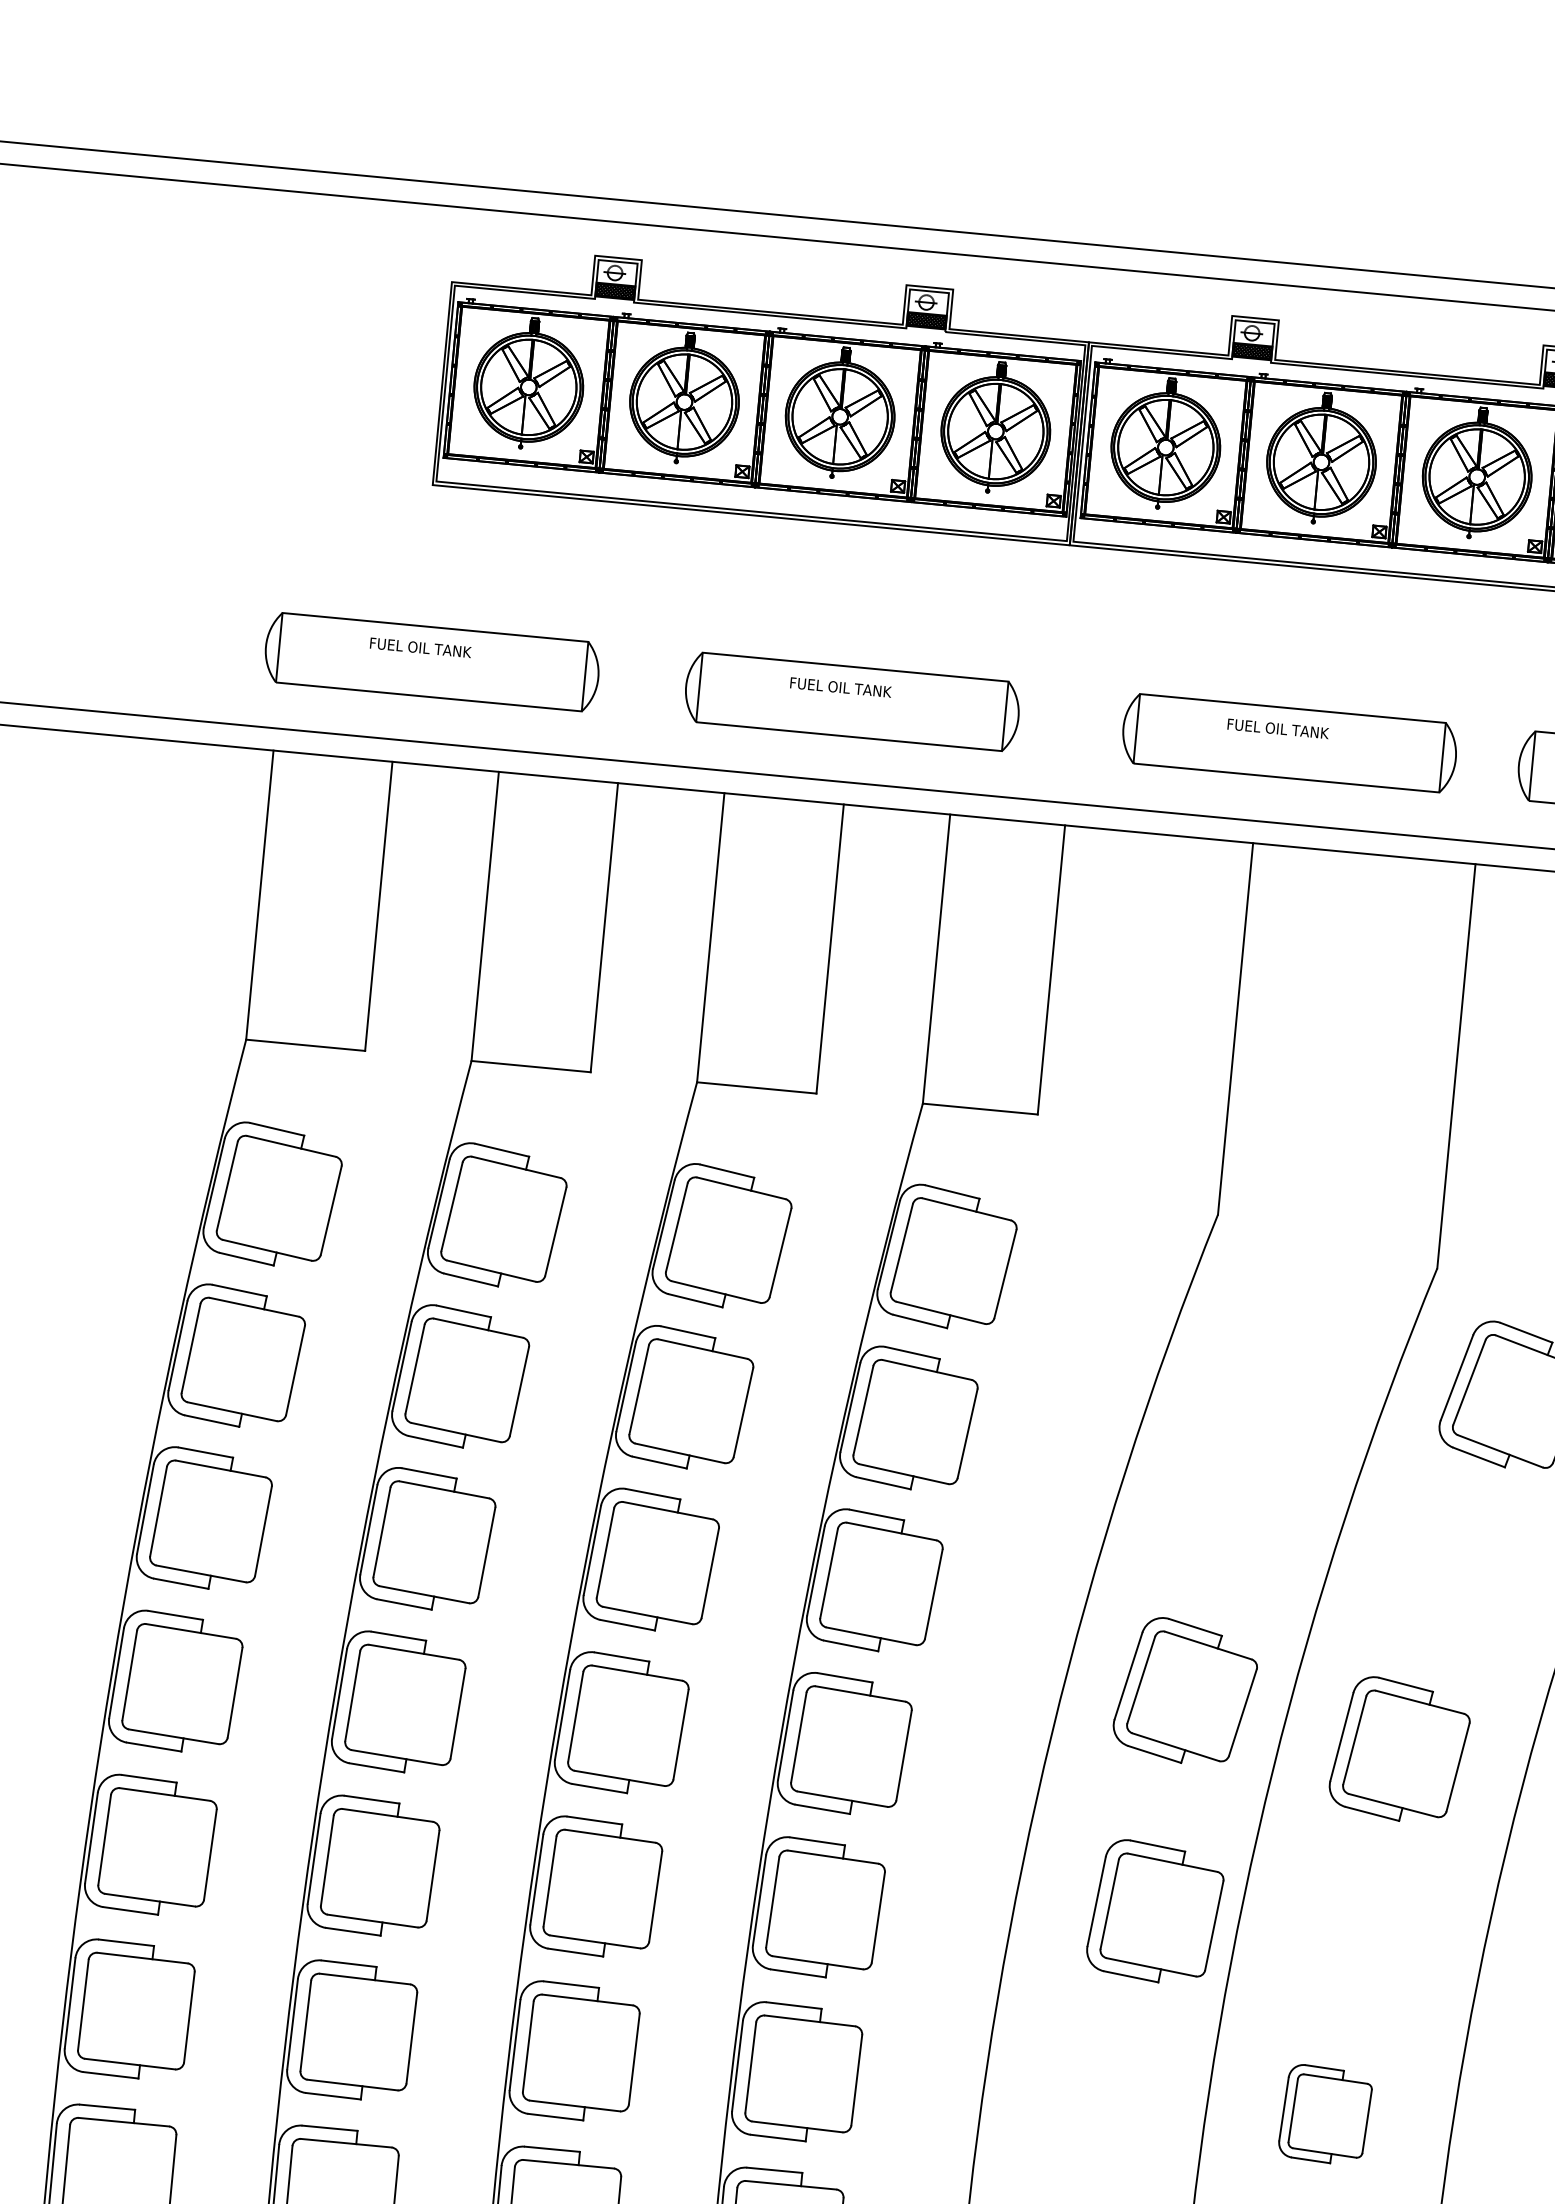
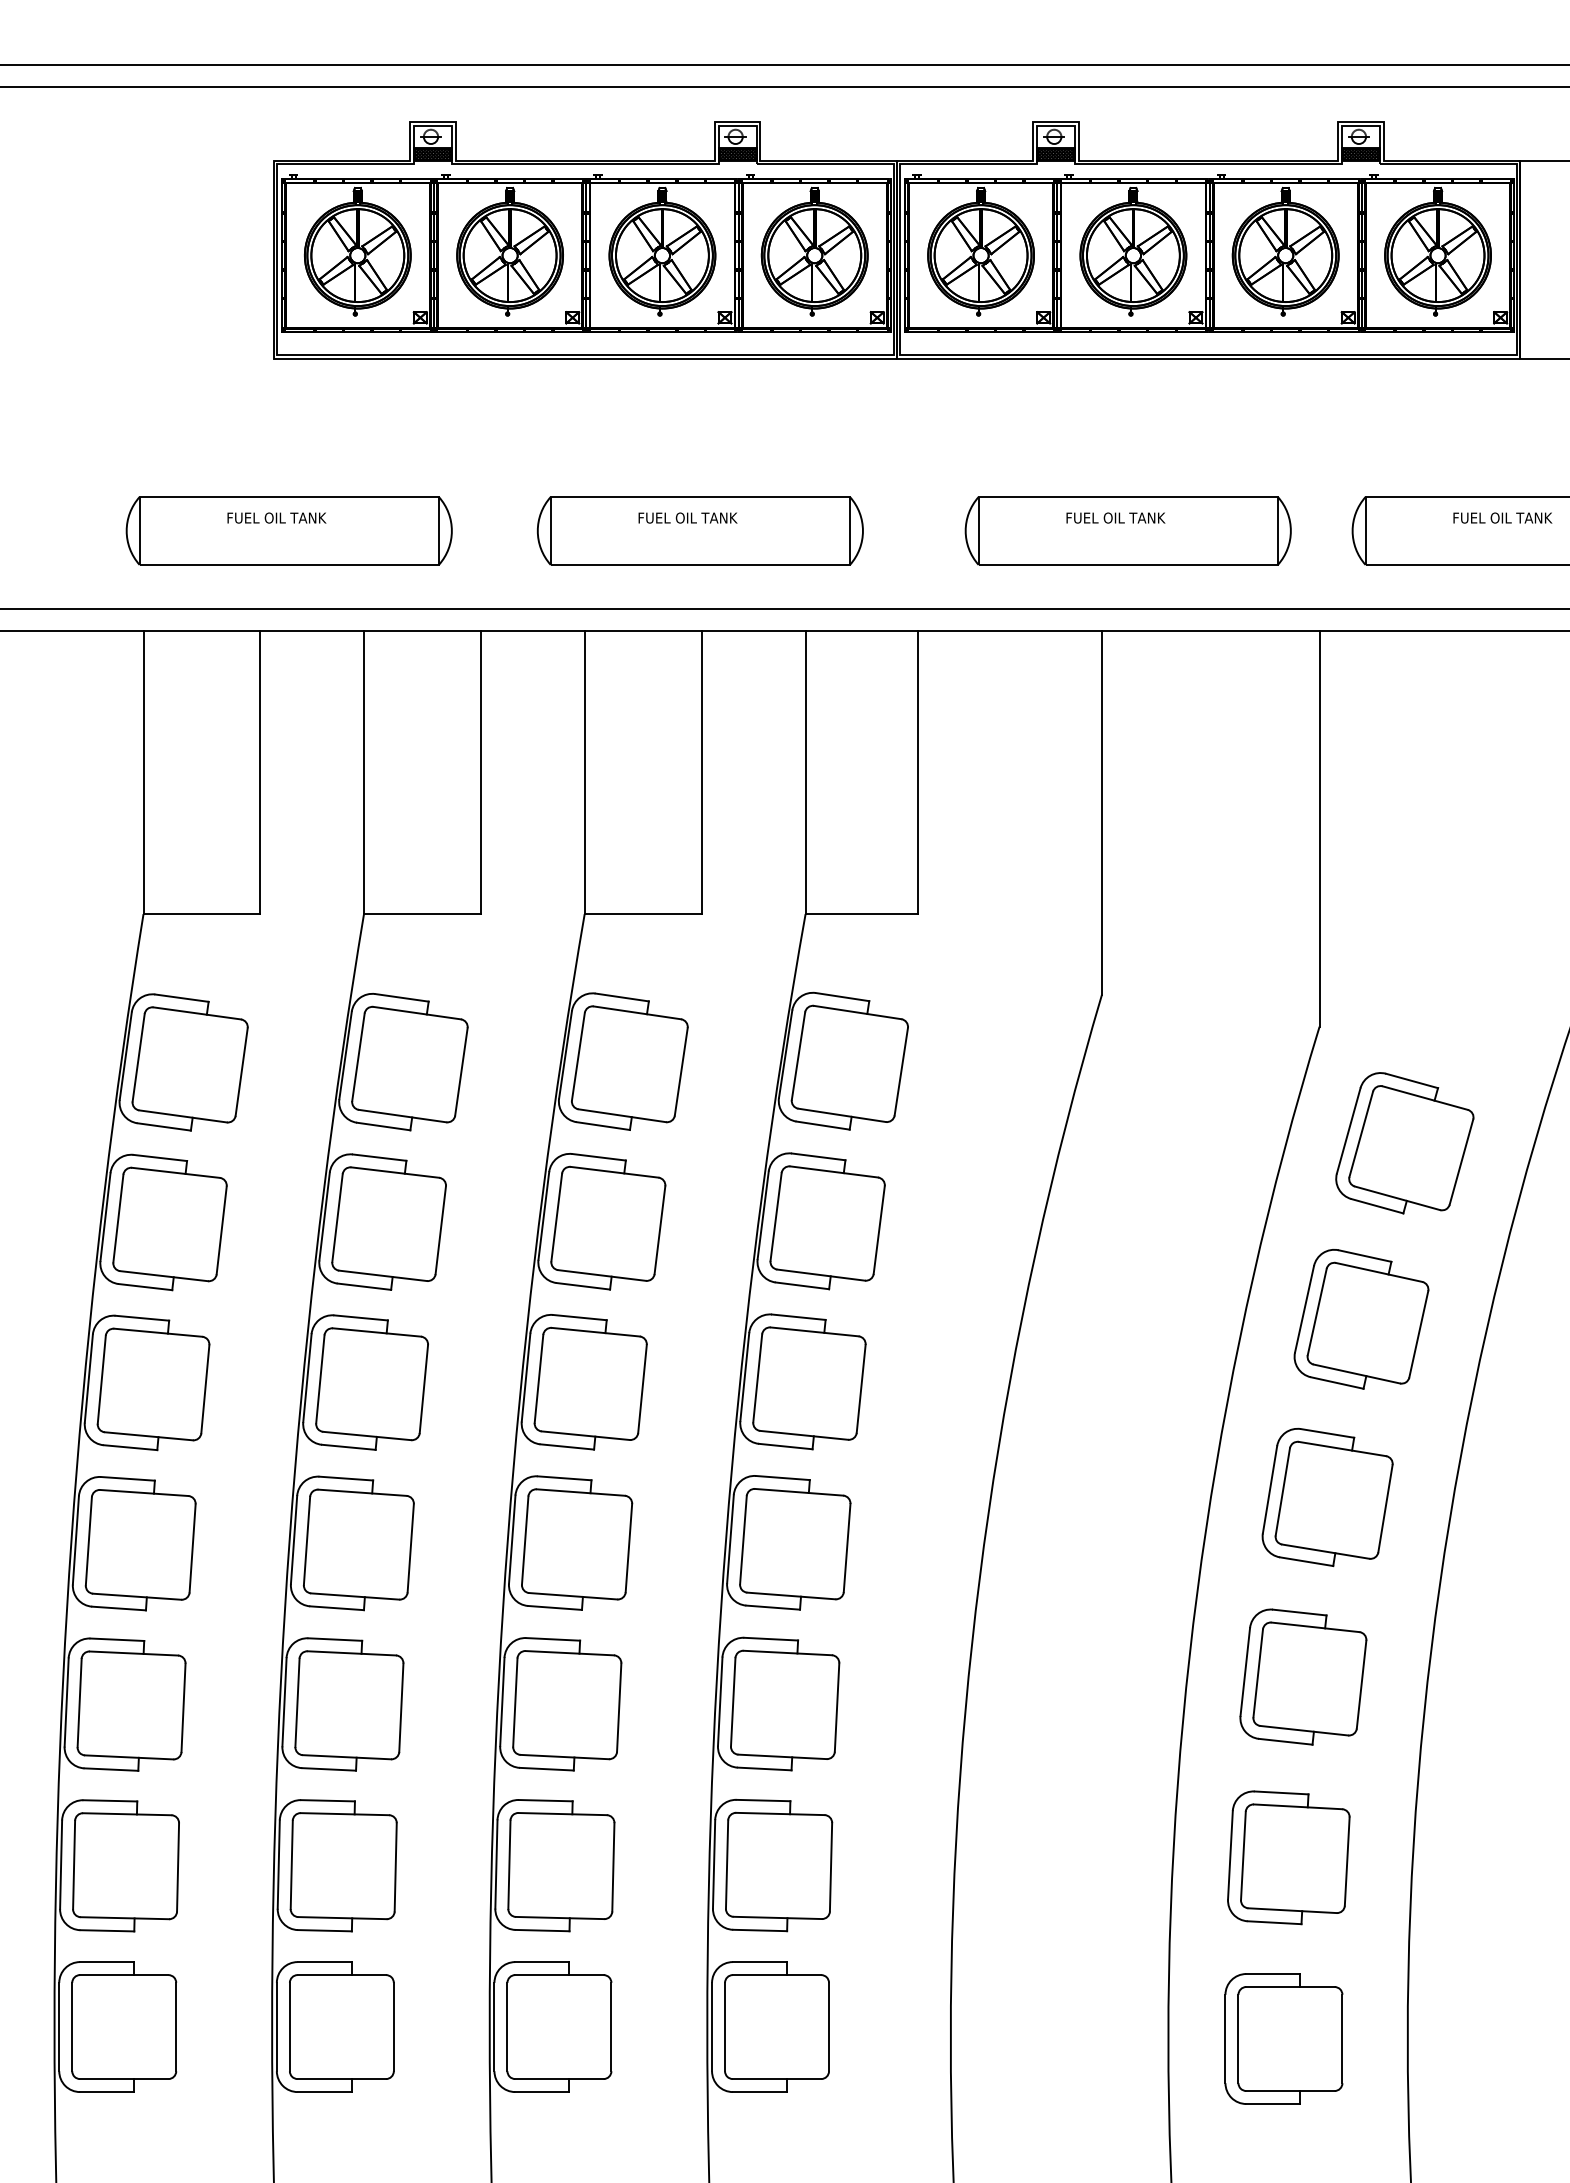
part: (1185, 1691) -> (1361, 1319), moved
part: (1155, 1911) -> (1303, 1676), moved
part: (1325, 2114) -> (1288, 1857), size x1.43

